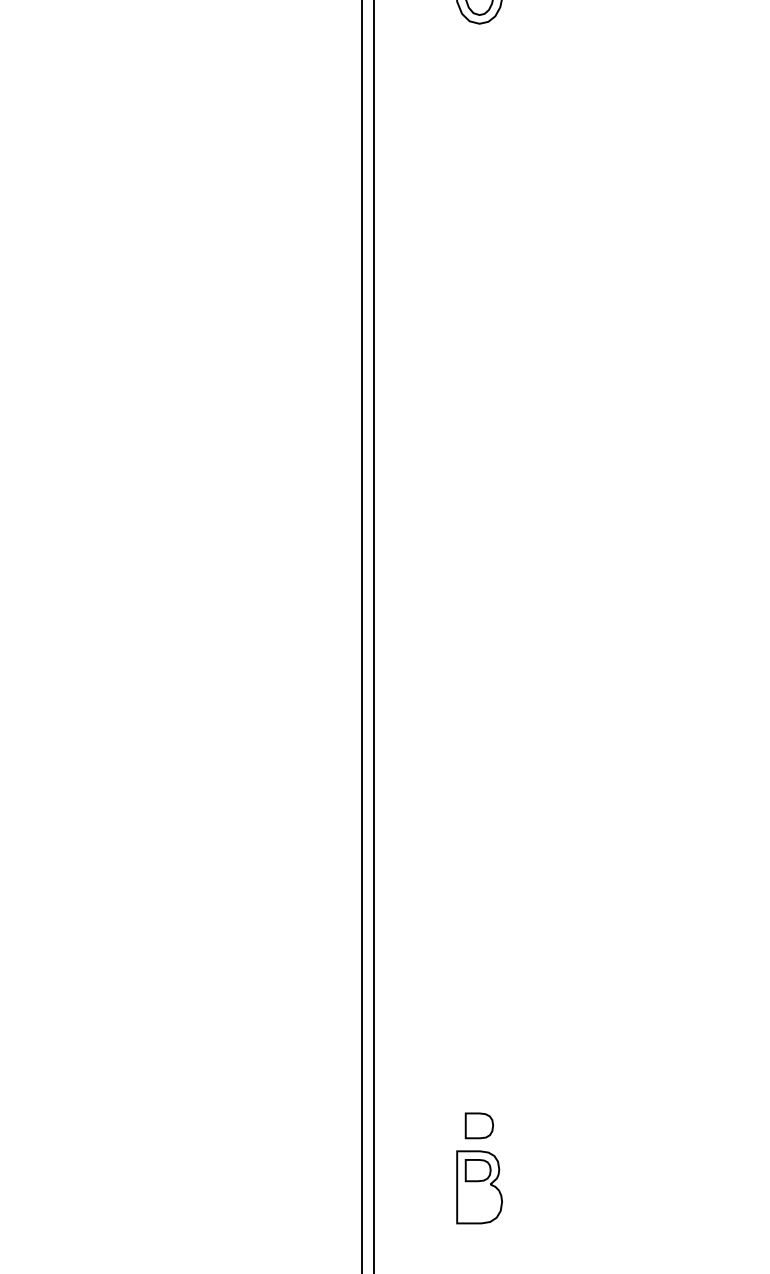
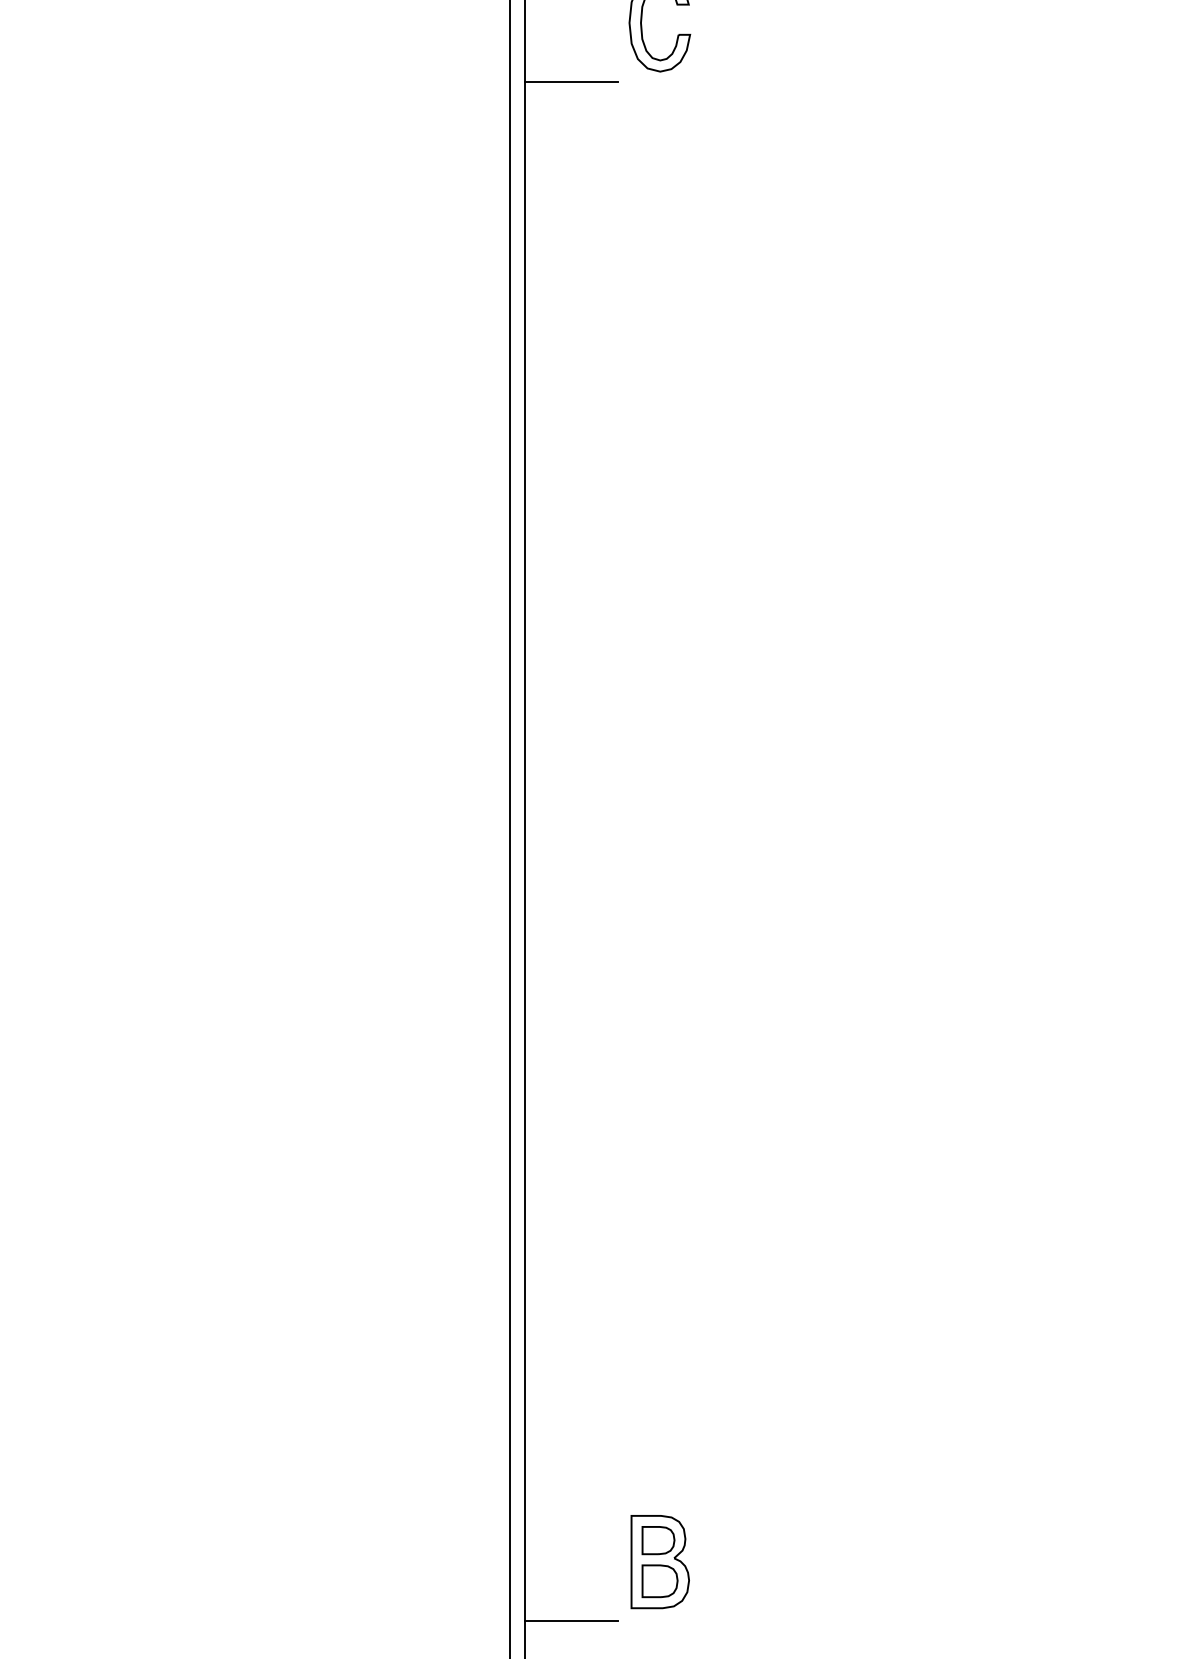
line: (410, 32) -> (571, 82), added
part: (479, 1126) -> (659, 1581), moved
line: (410, 1233) -> (571, 1621), added

